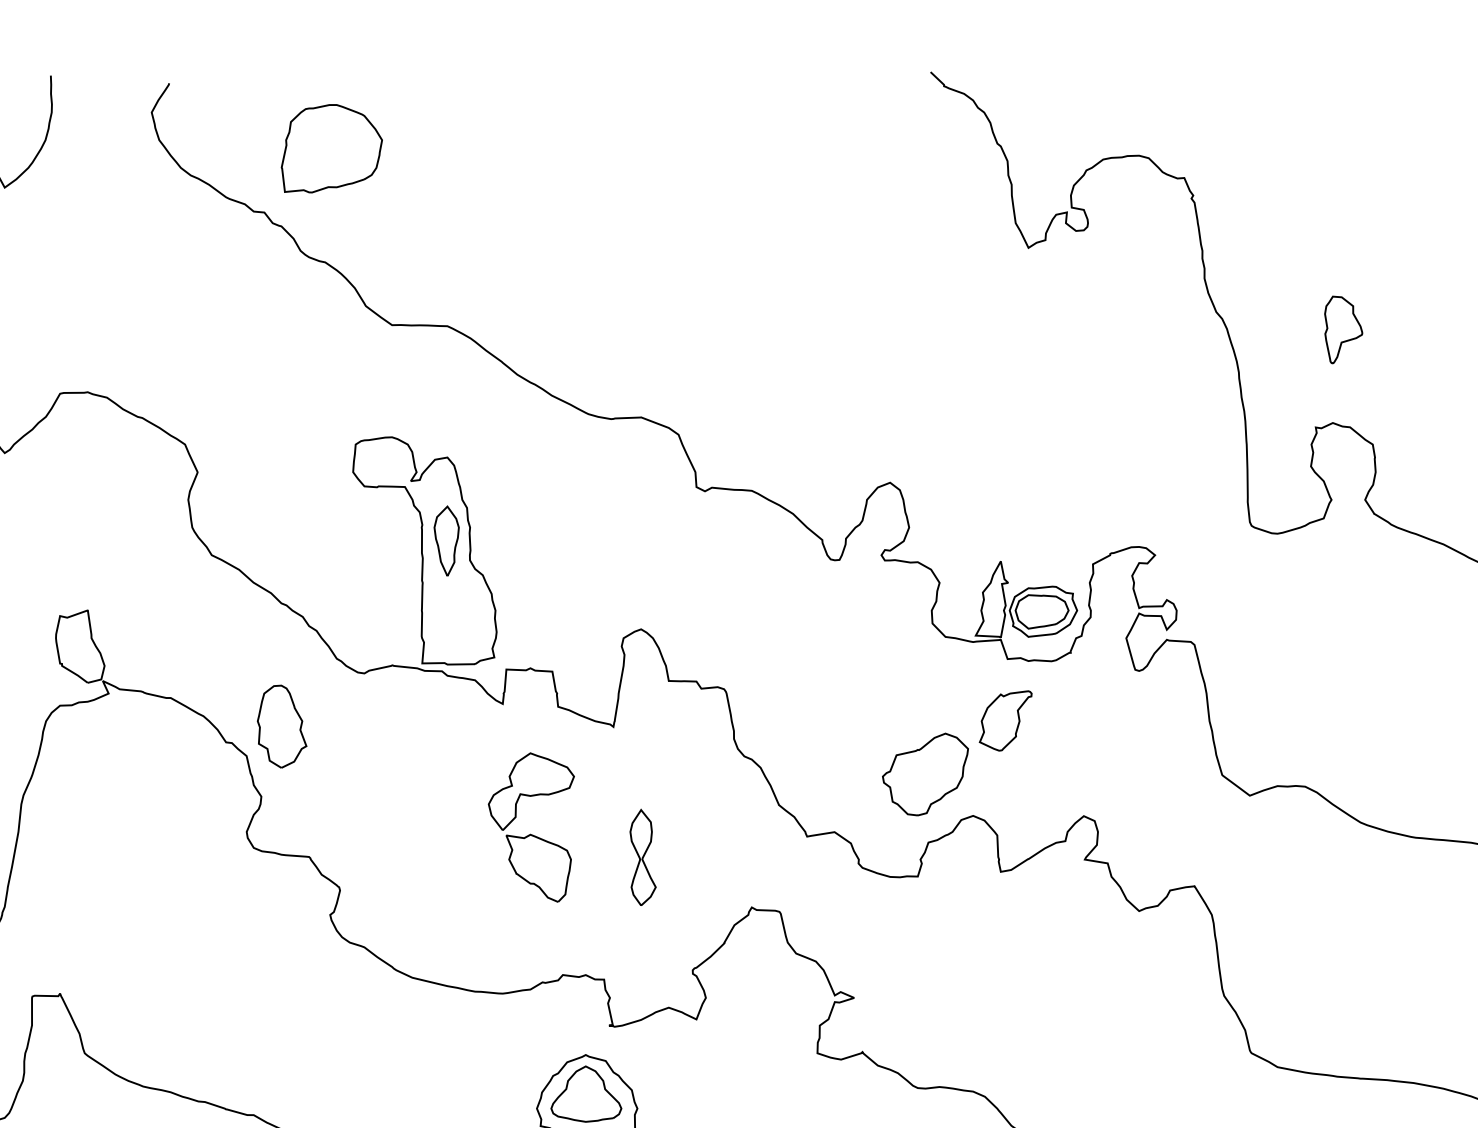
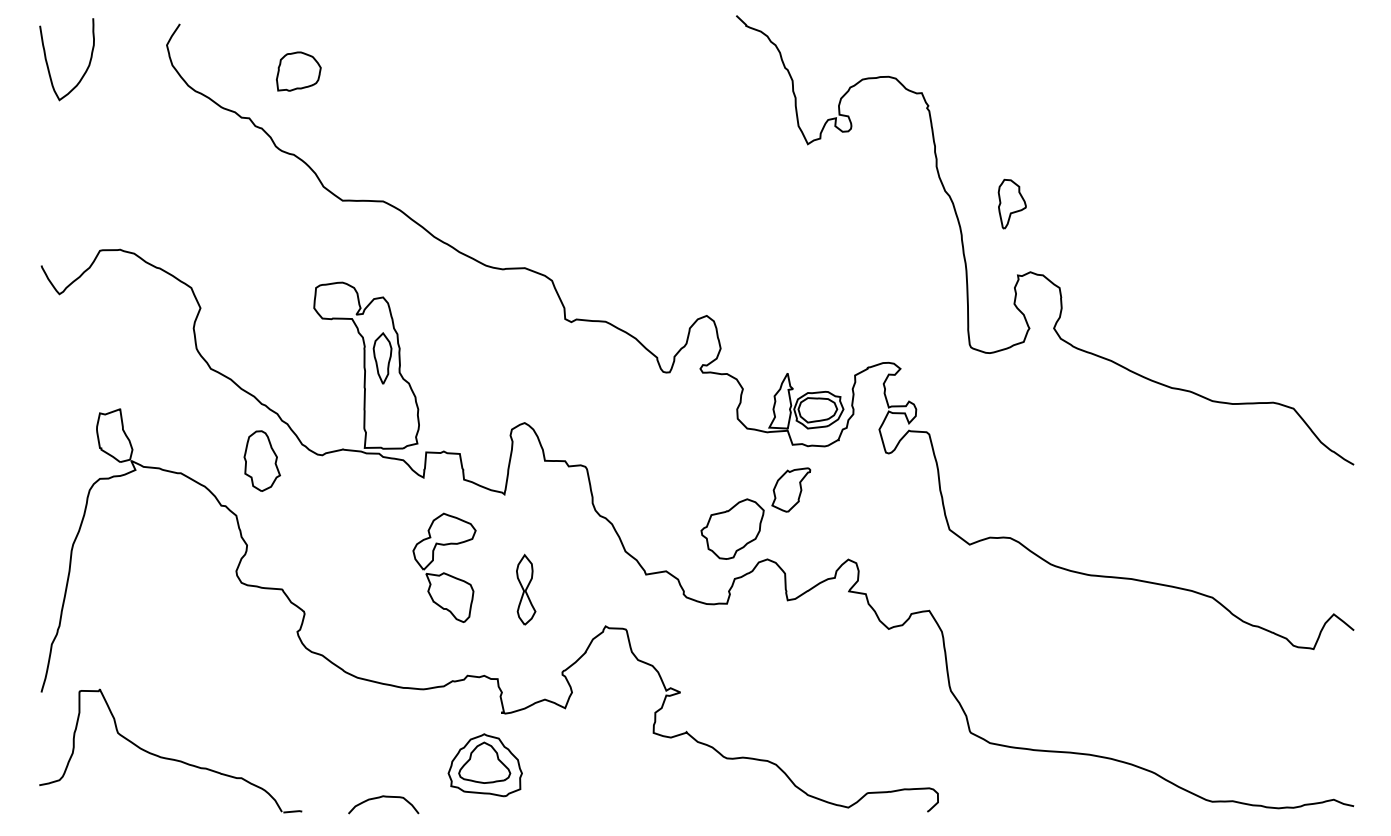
part: (331, 148) -> (298, 71), size x0.6
part: (1342, 329) -> (1011, 203), moved
part: (281, 725) -> (261, 460), moved

